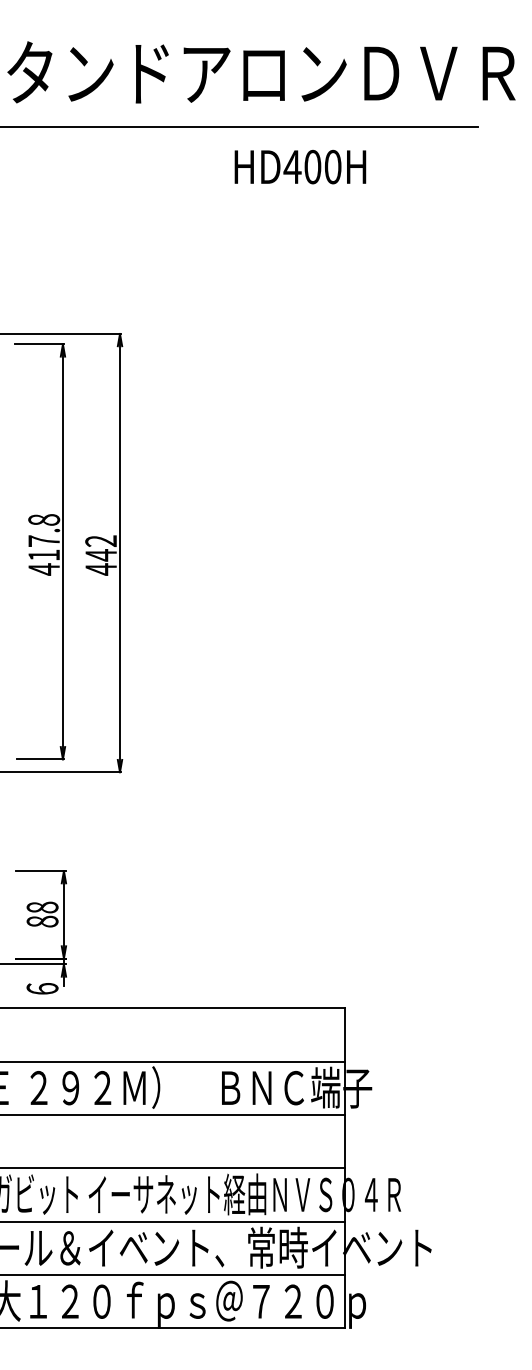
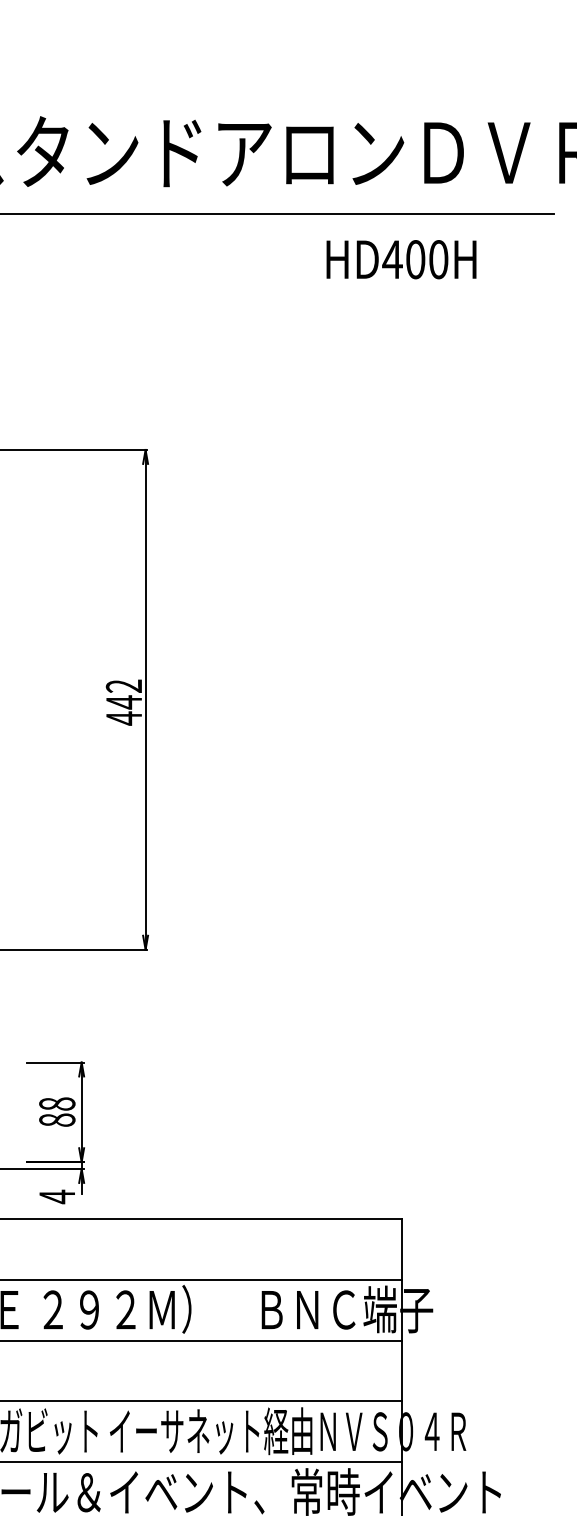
text: (300, 166) -> (401, 258), moved
part: (40, 551) -> (54, 698), removed
text: (42, 988) -> (57, 1196), 6 -> 4

